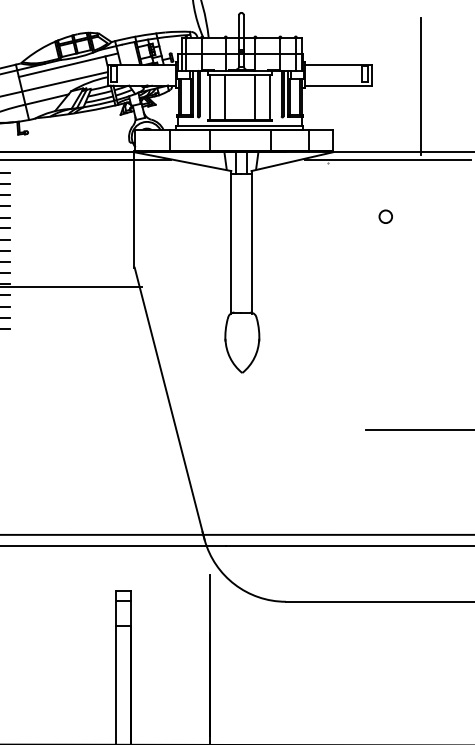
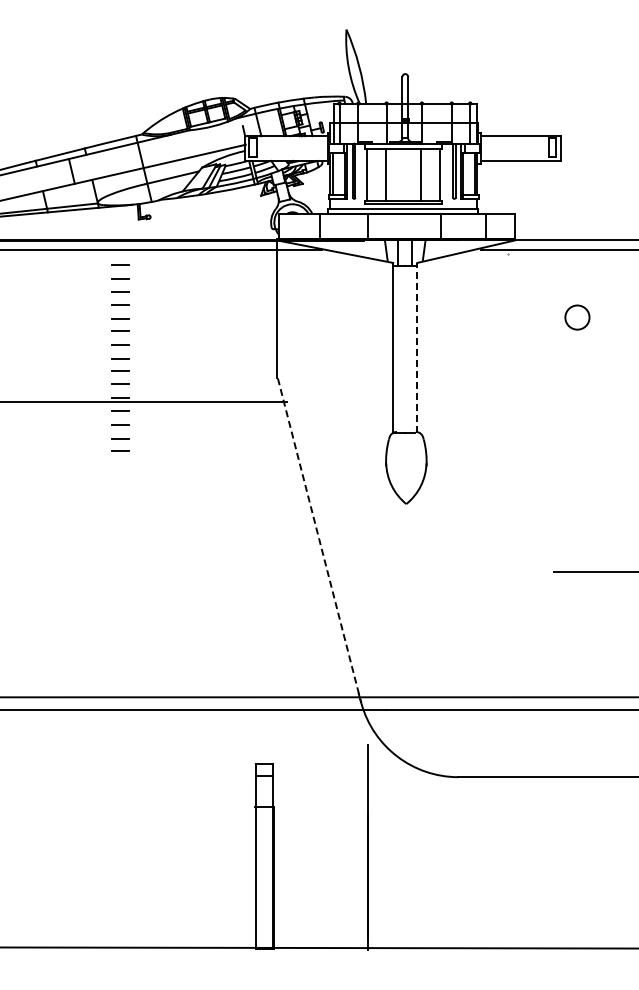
line: (68, 65) -> (198, 136), removed
line: (420, 86) -> (619, 161), removed
circle: (385, 216) -> (577, 317), size x1.6
line: (251, 241) -> (417, 347), solid -> dashed
line: (169, 403) -> (319, 540), solid -> dashed

